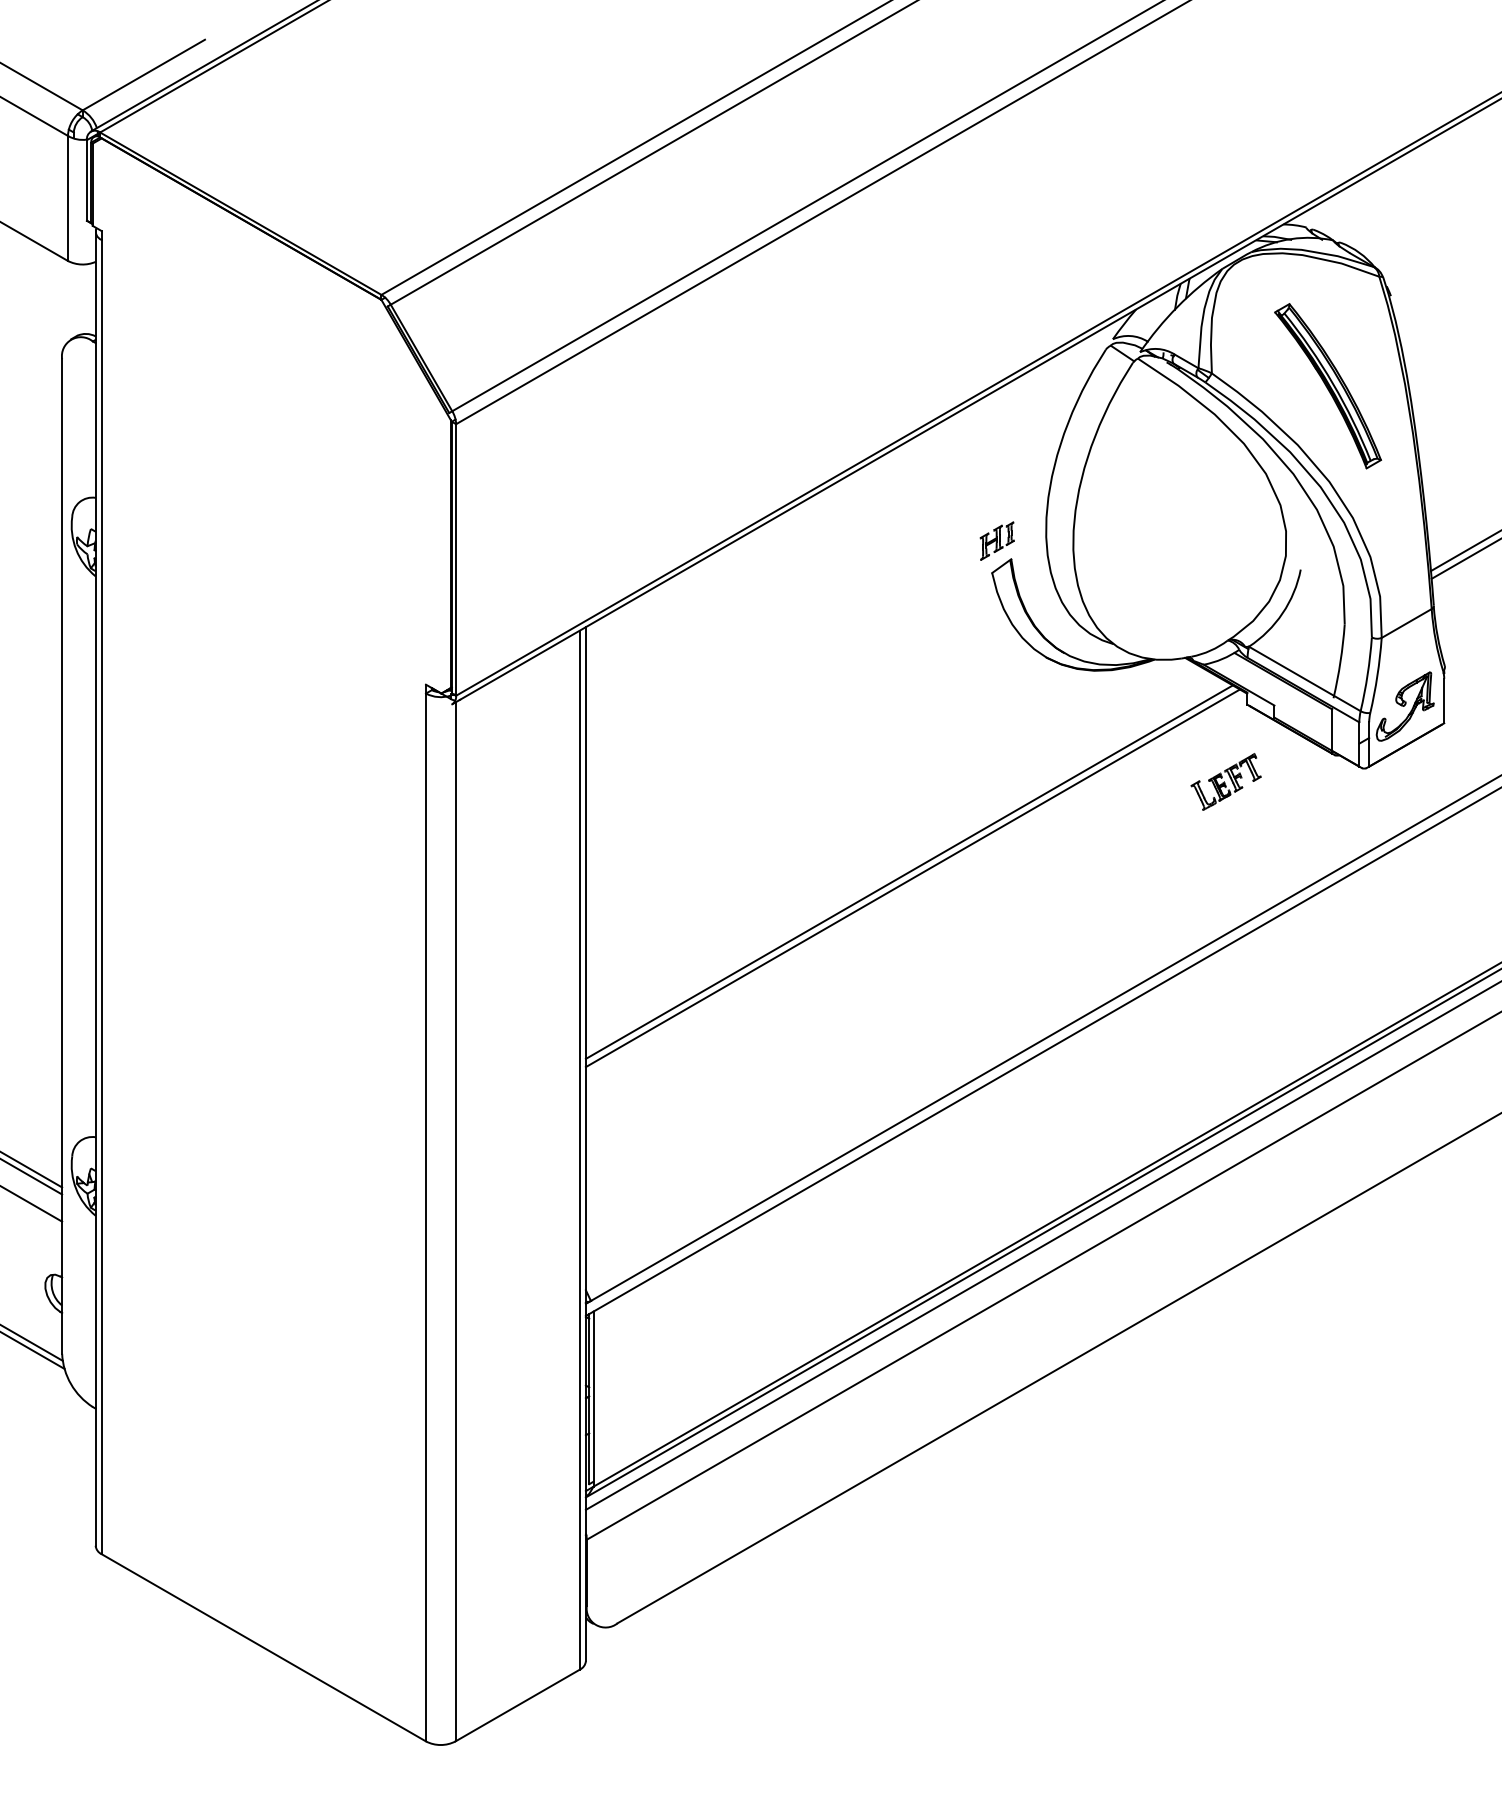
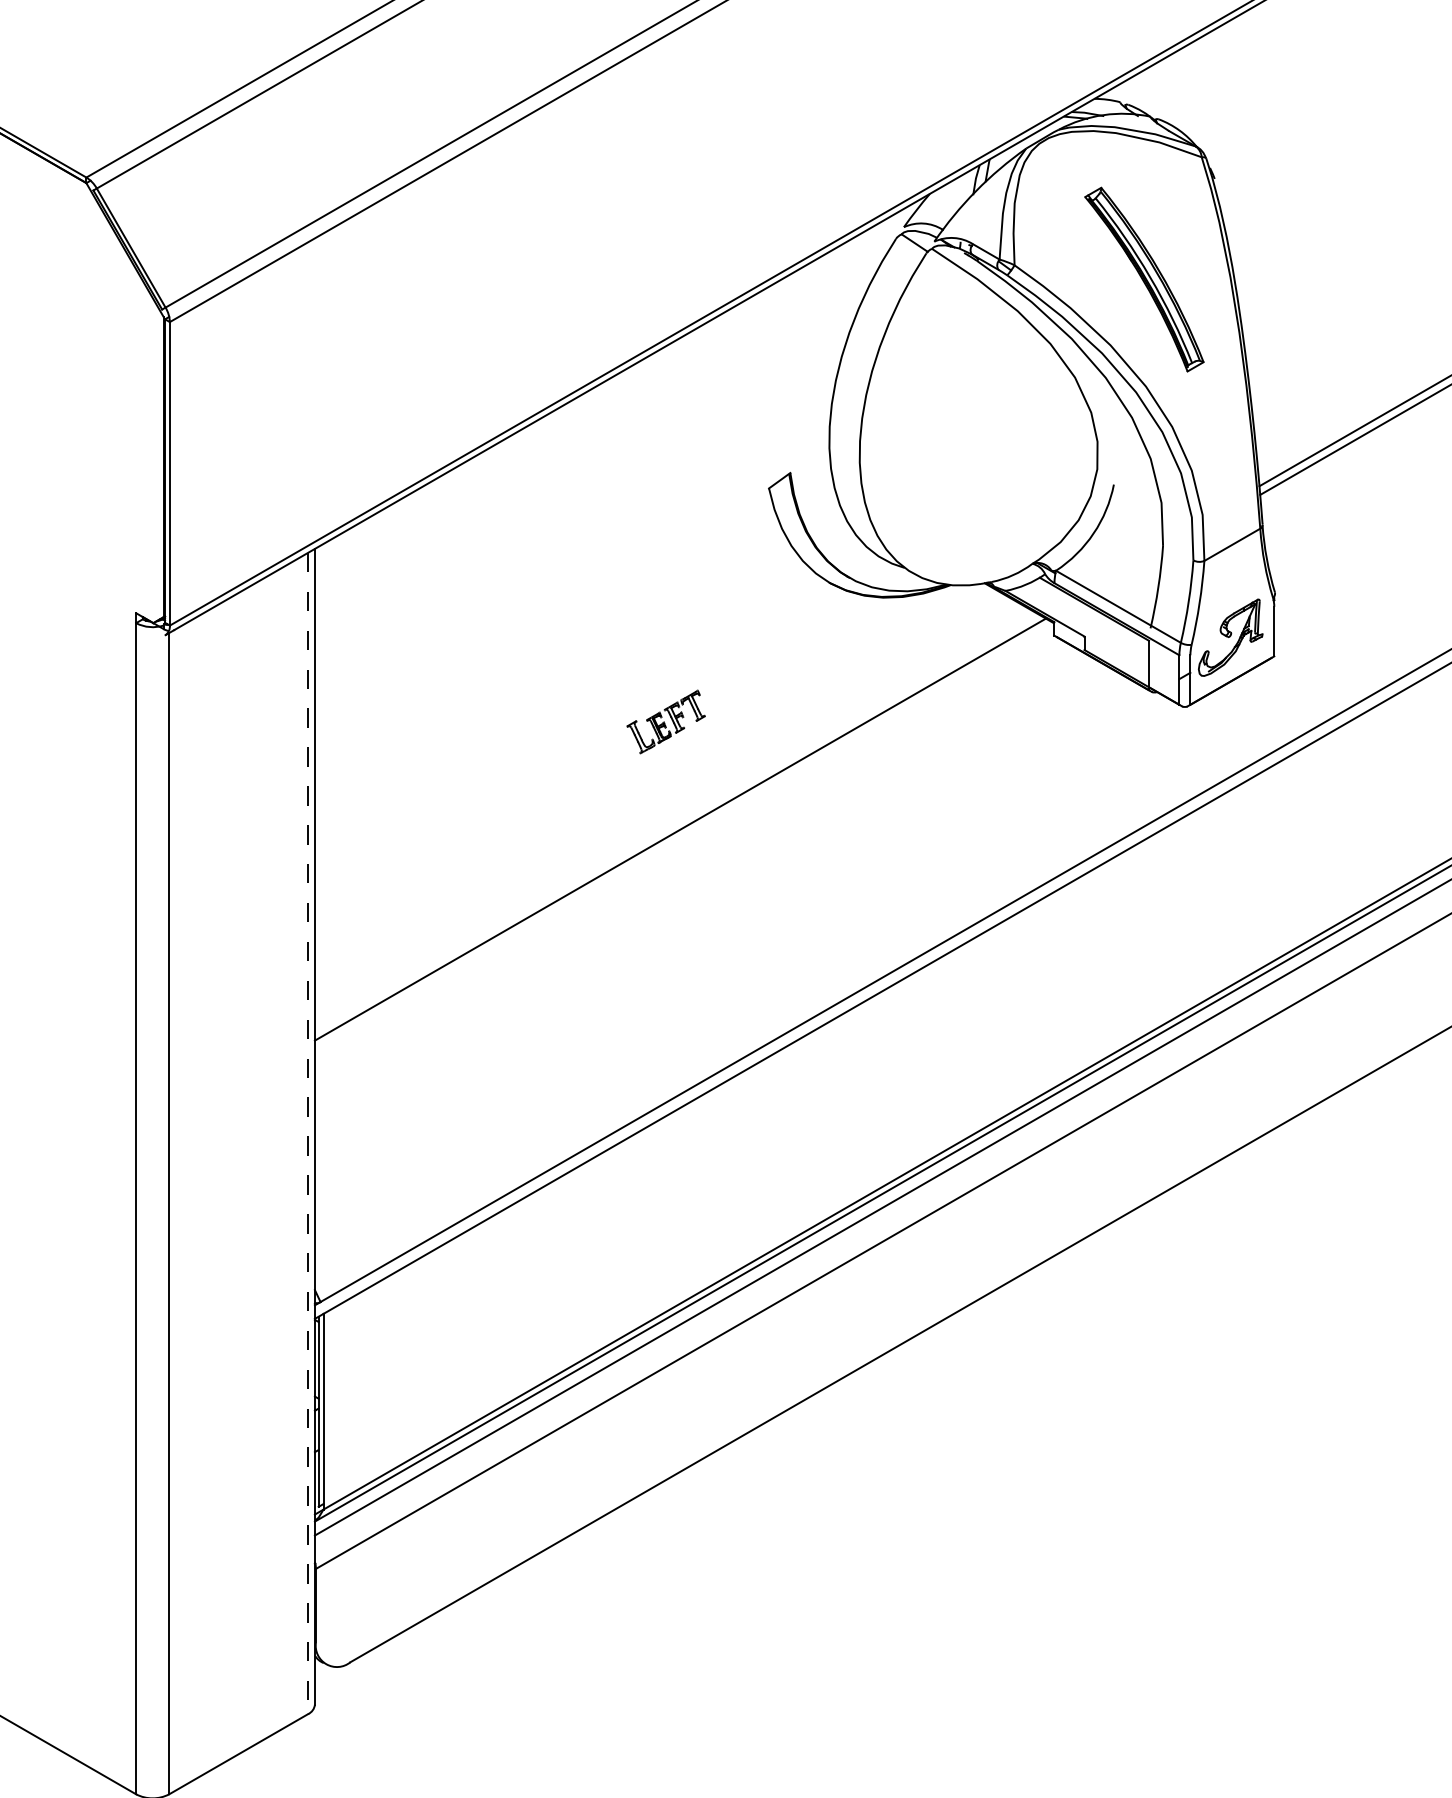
part: (996, 540) -> (773, 452), removed
part: (1225, 781) -> (665, 721), moved
line: (908, 871) -> (675, 822), removed
line: (579, 1150) -> (307, 1133), solid -> dashed

